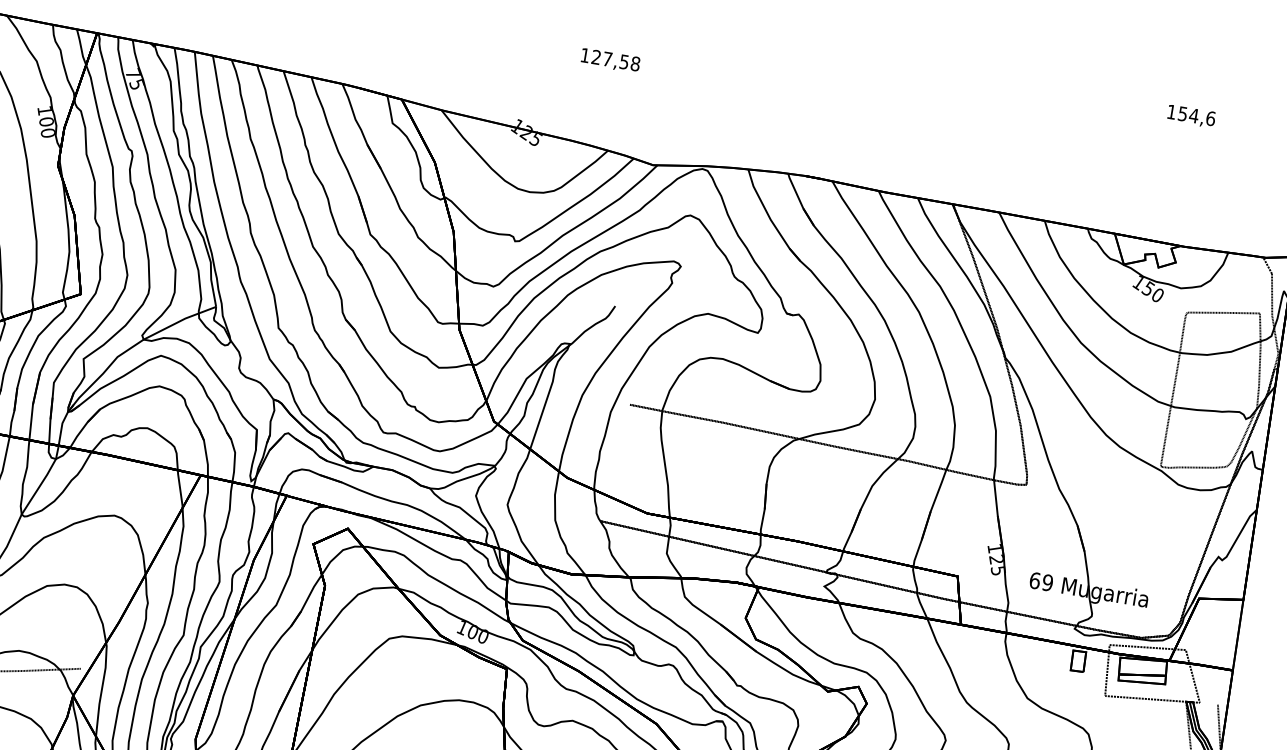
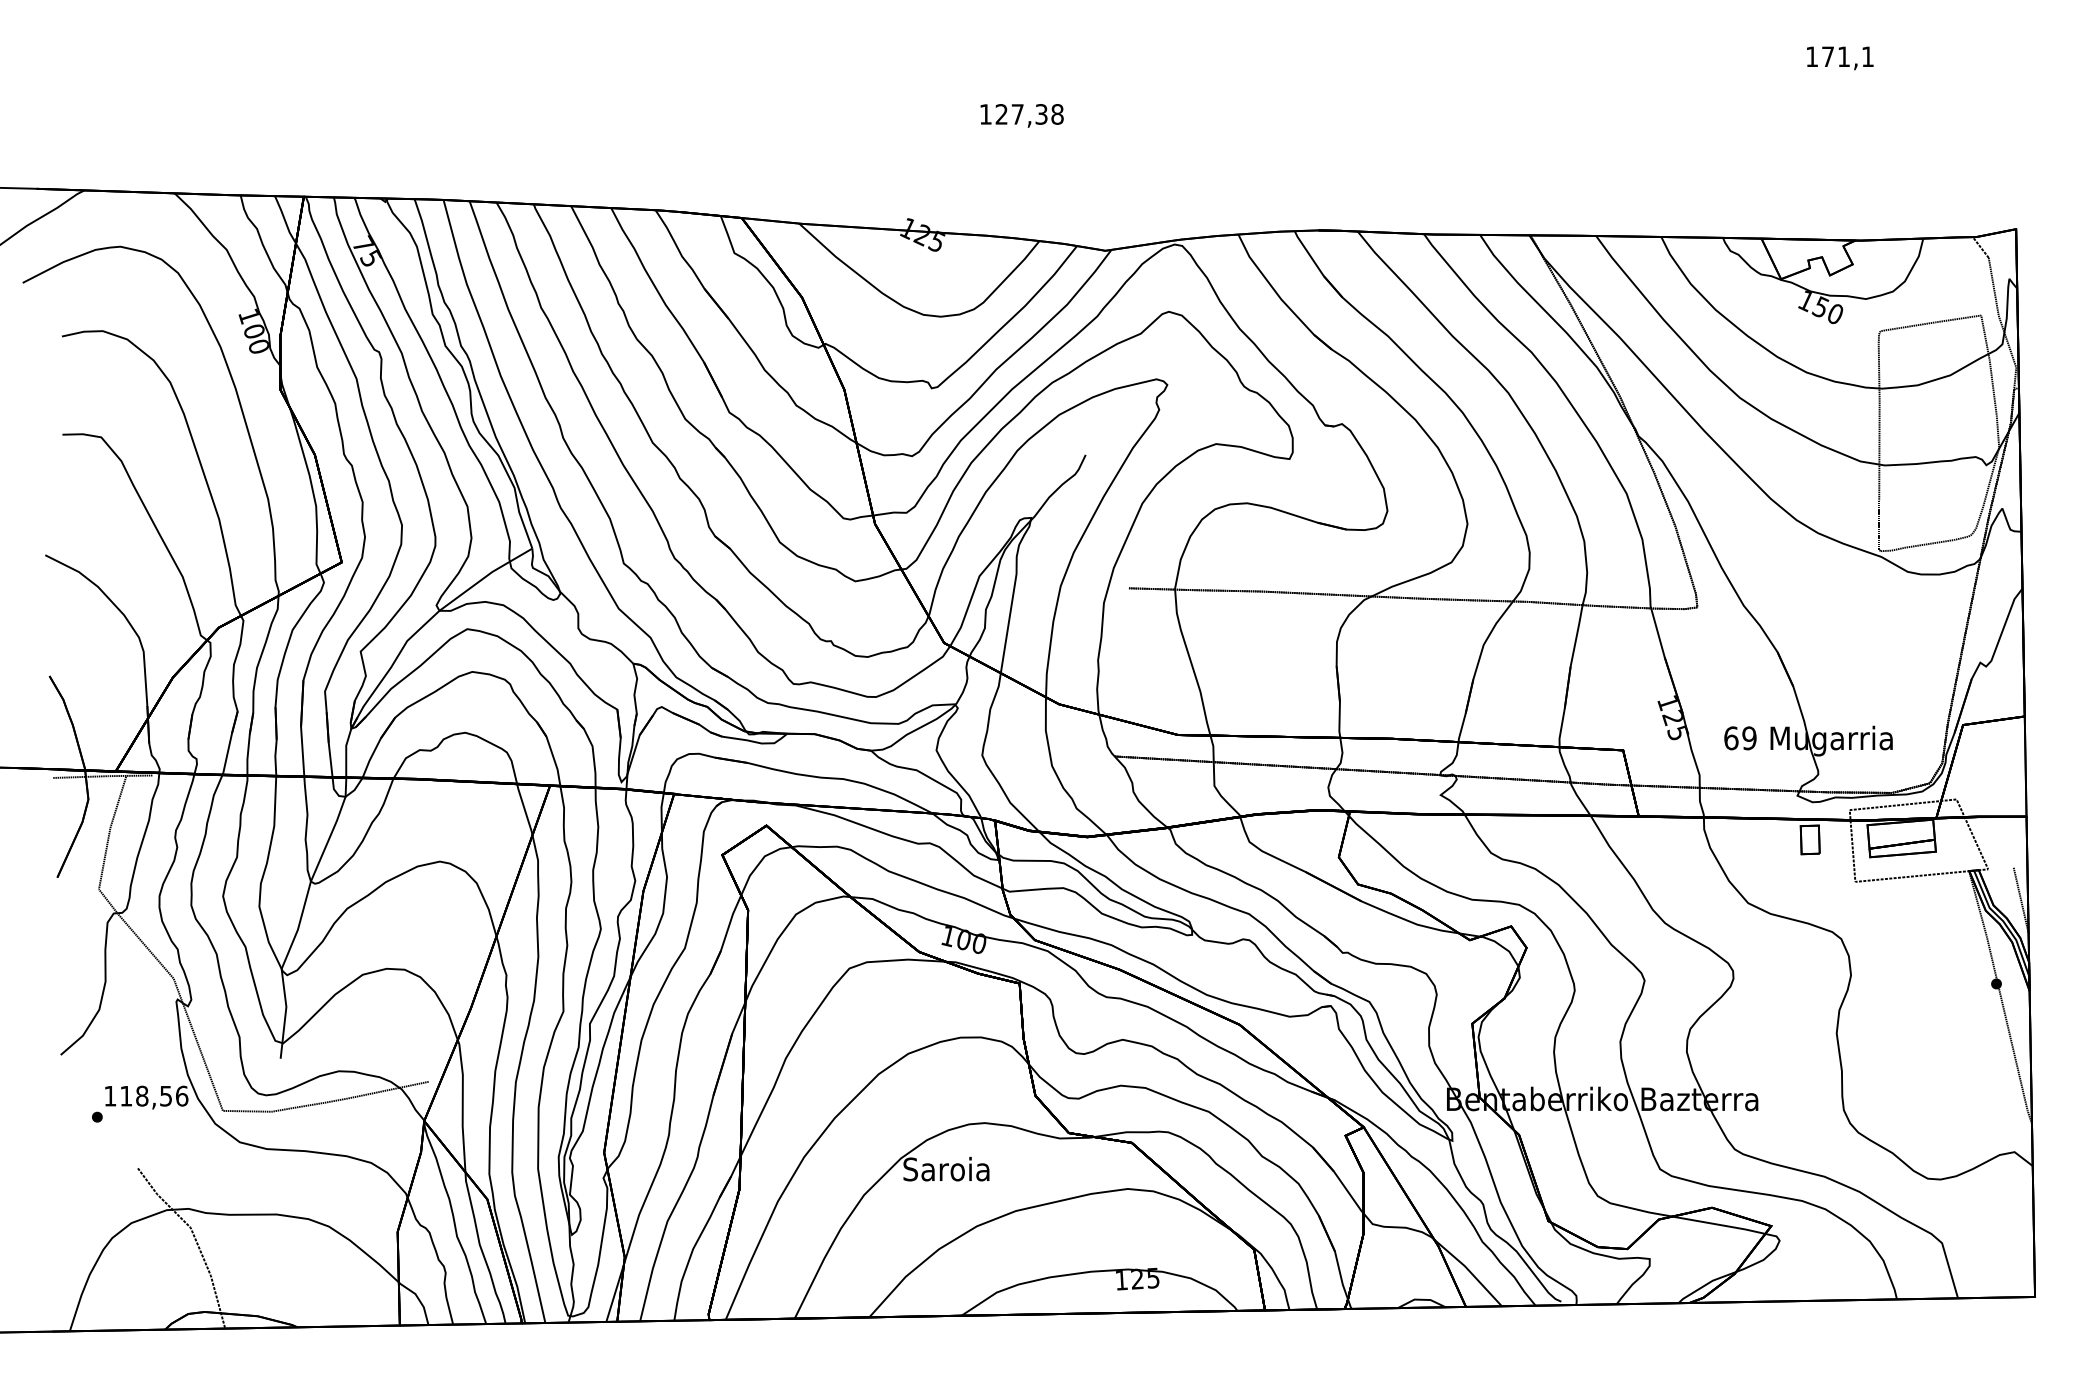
text: (624, 61) -> (1041, 113), 127,58 -> 127,38
text: (1197, 116) -> (1848, 56), 154,6 -> 171,1

